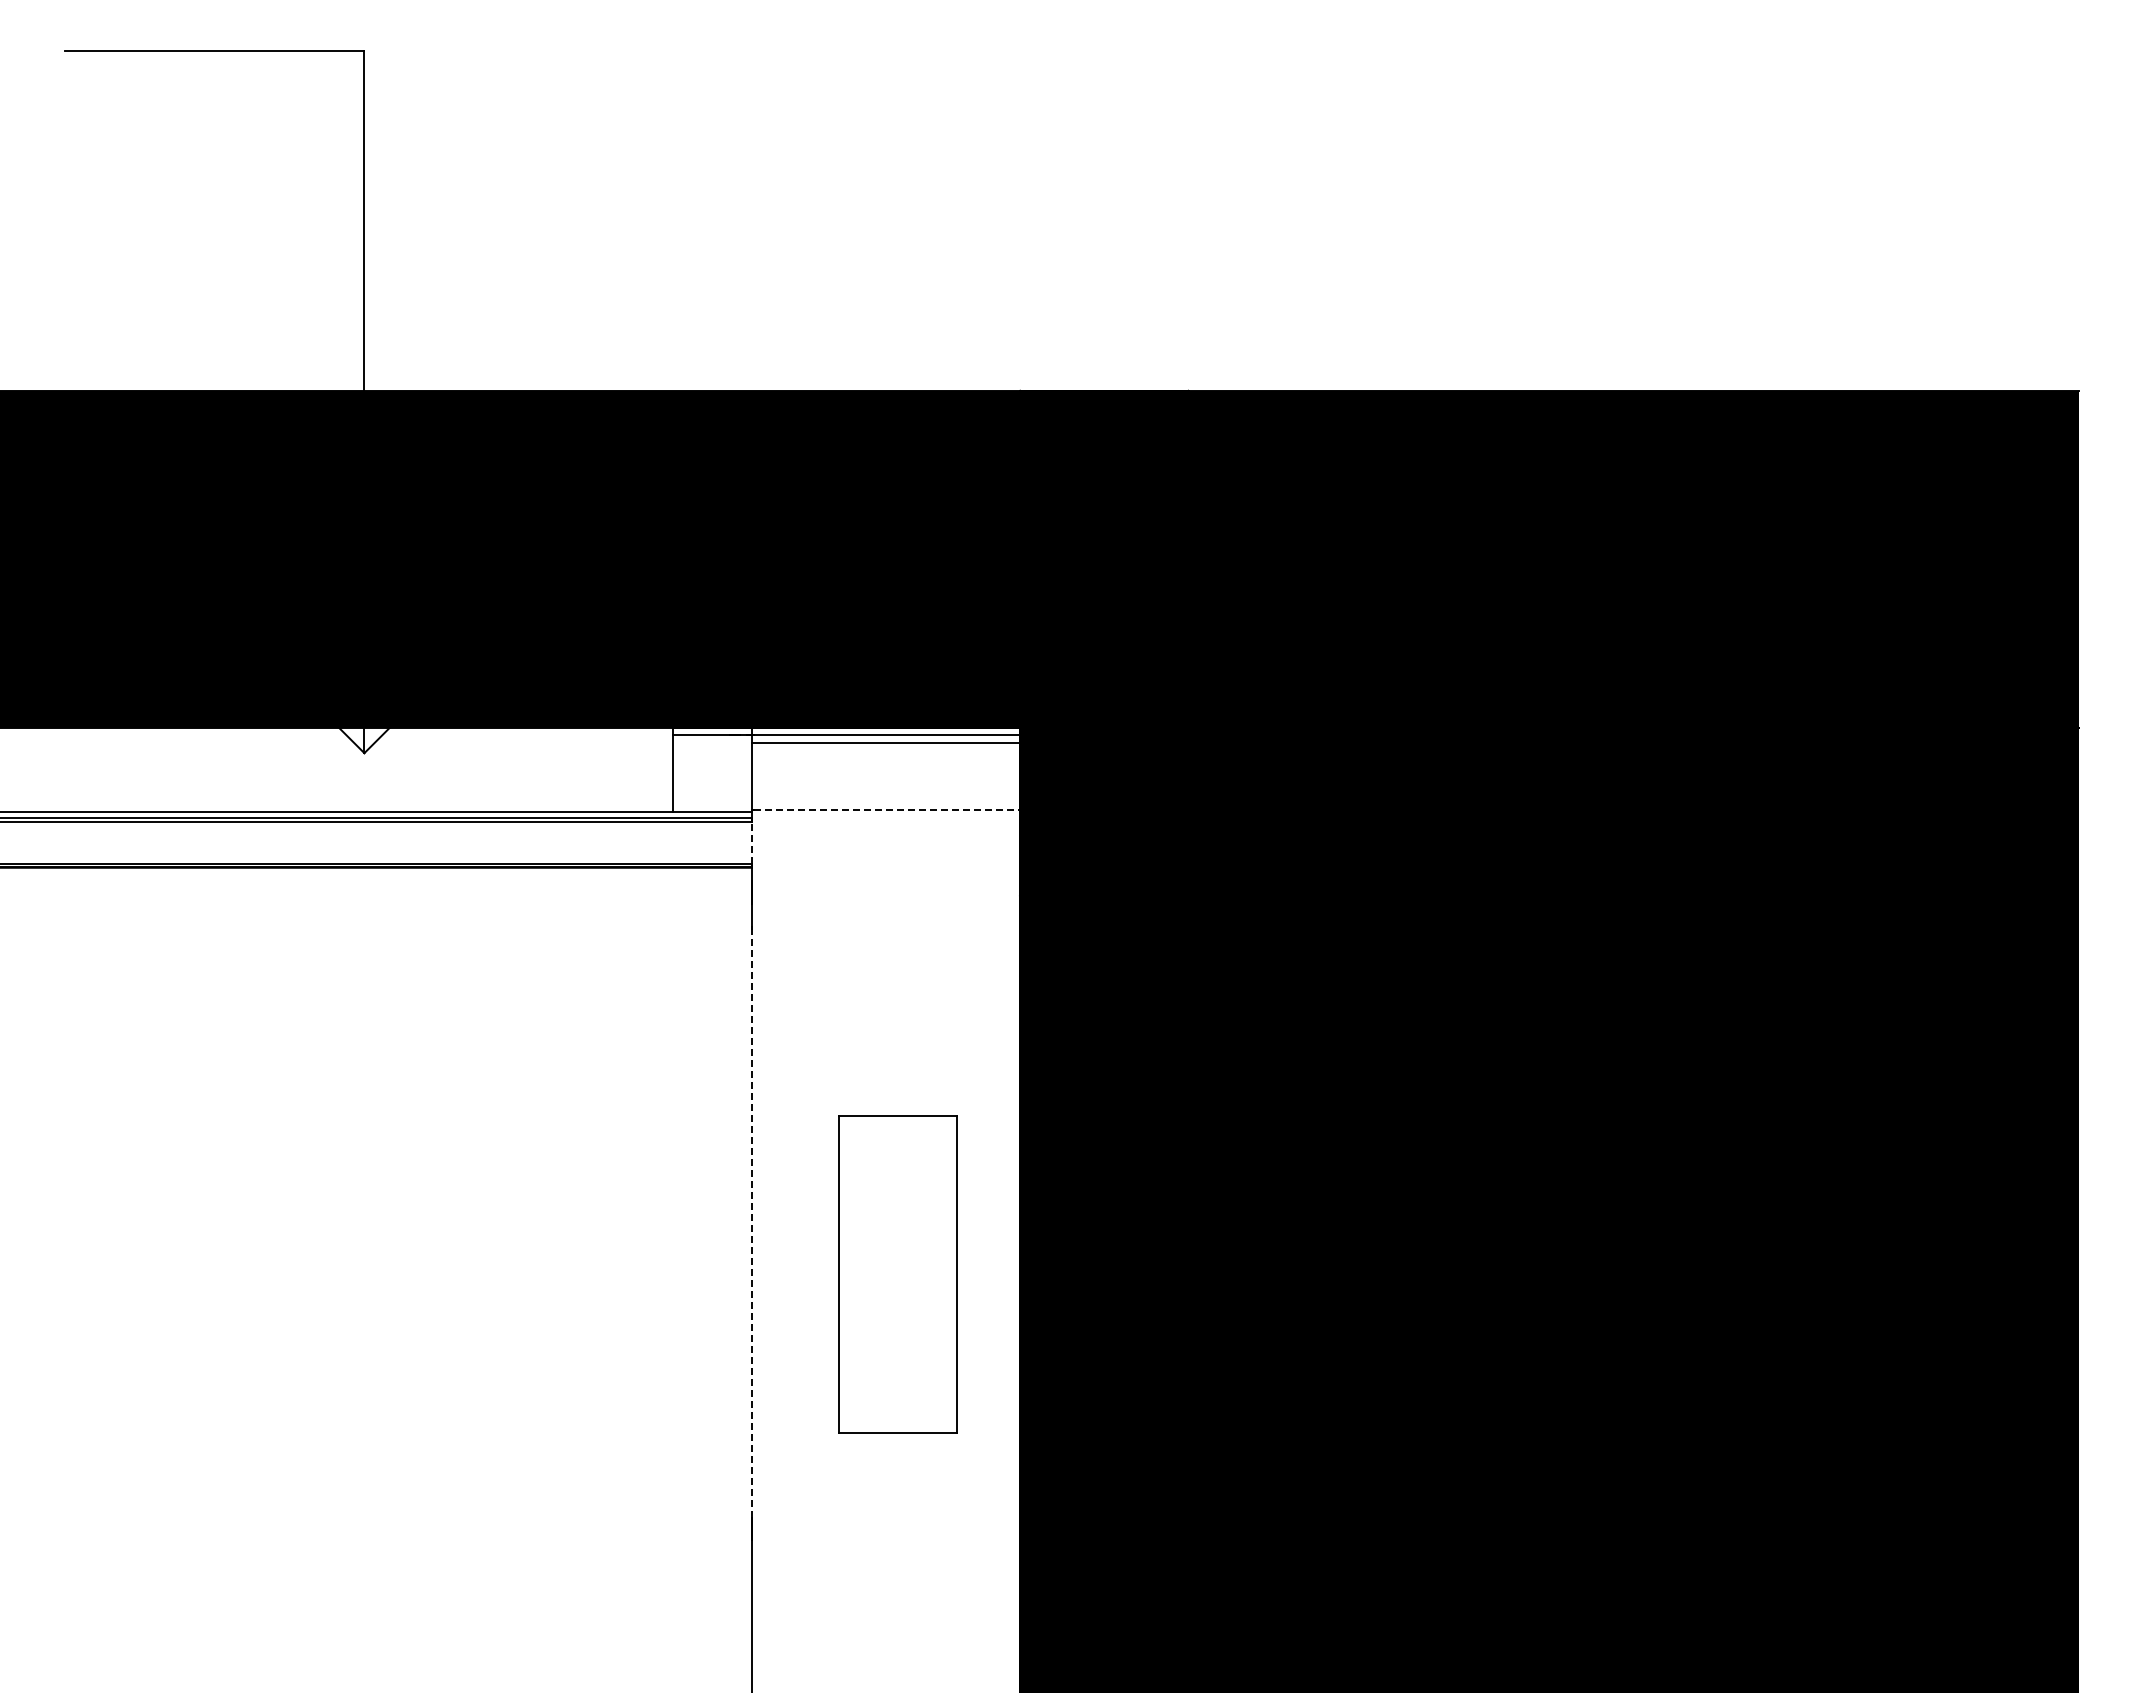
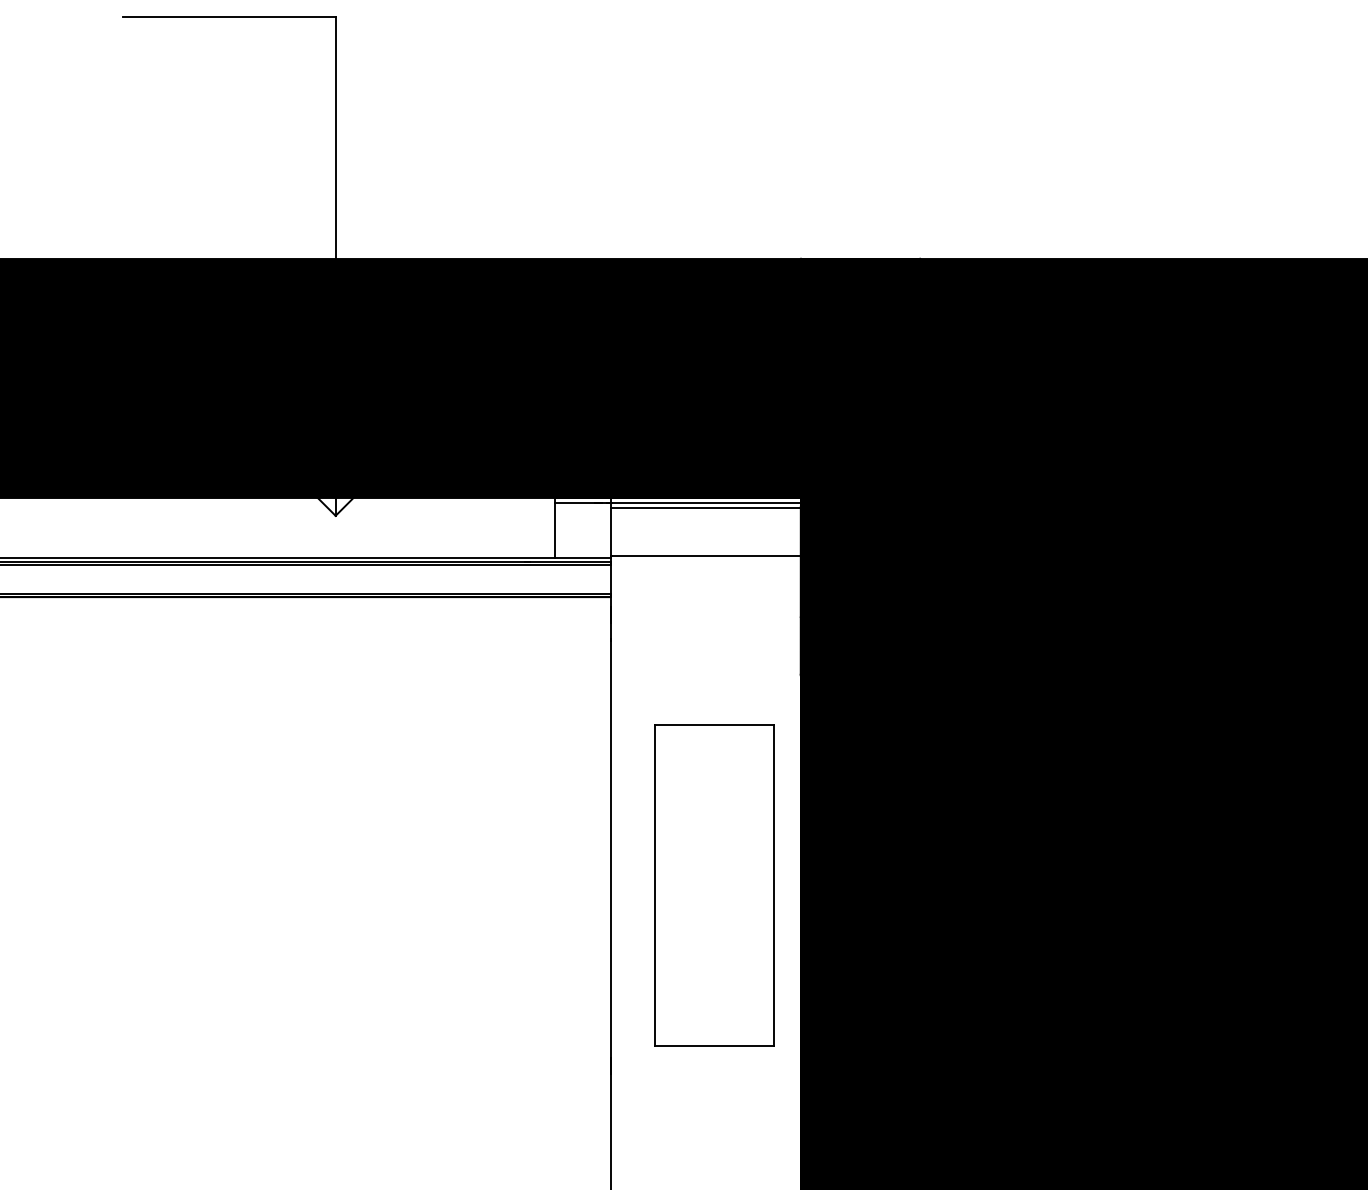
line: (887, 810) -> (706, 556), dashed -> solid
line: (752, 842) -> (610, 579), dashed -> solid
line: (752, 1222) -> (610, 848), dashed -> solid
part: (898, 1274) -> (714, 885), size x1.43

